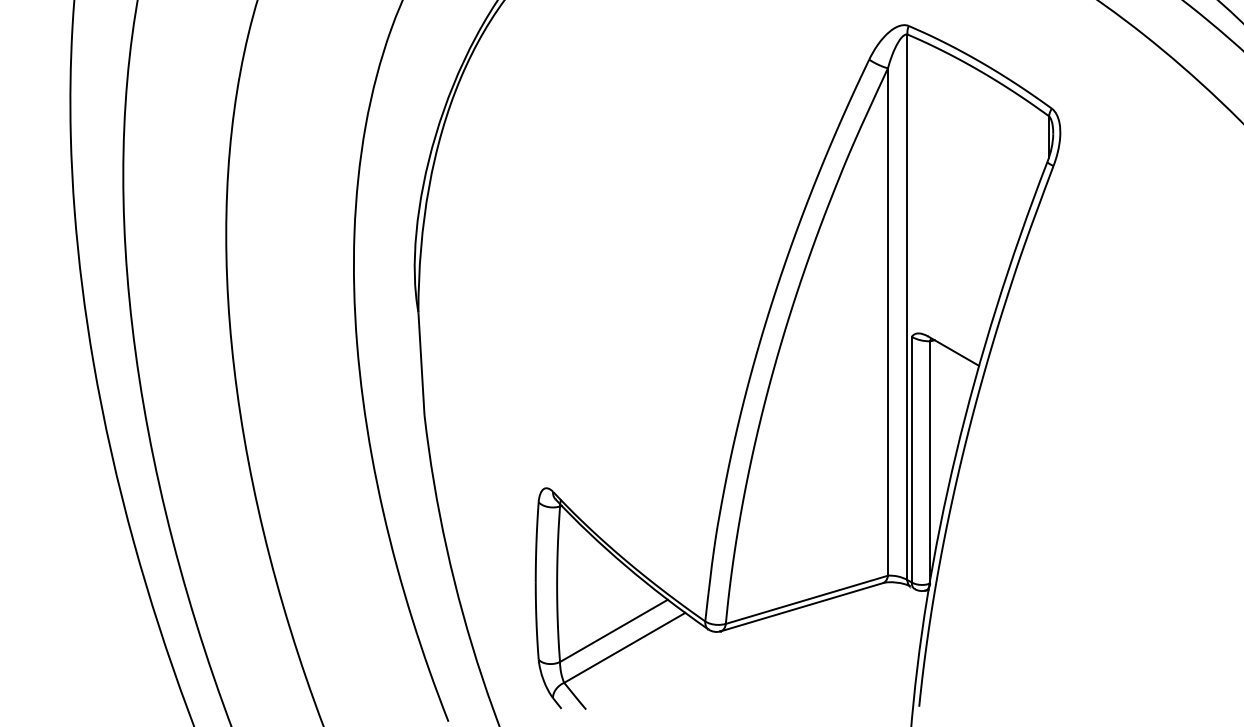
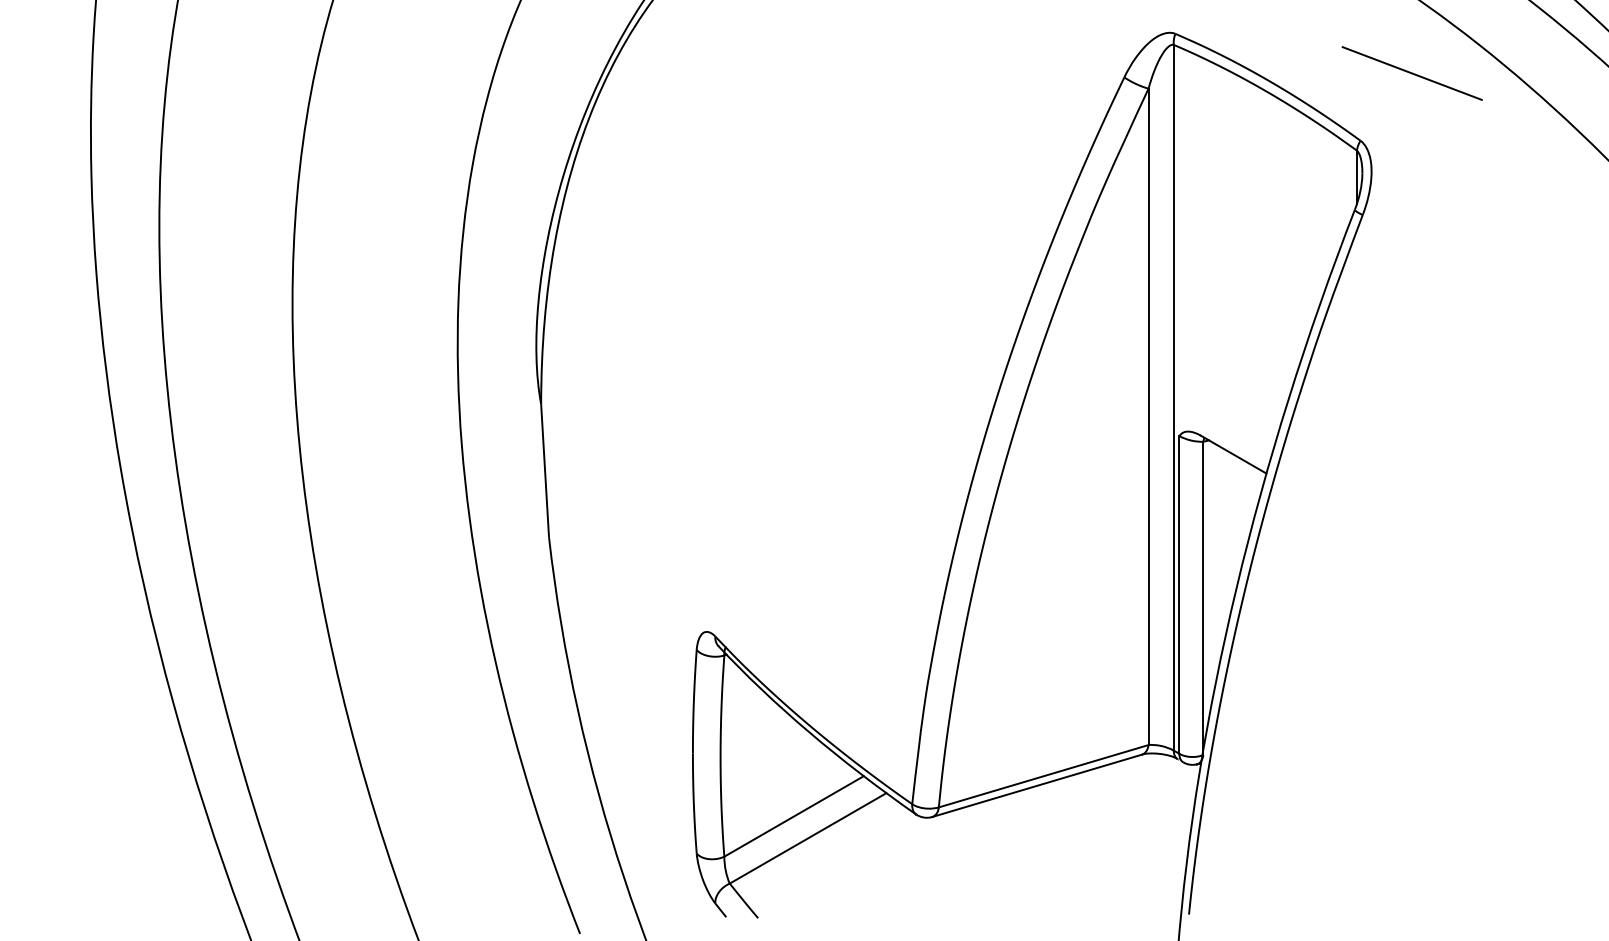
line: (1091, 56) -> (1411, 73), added

